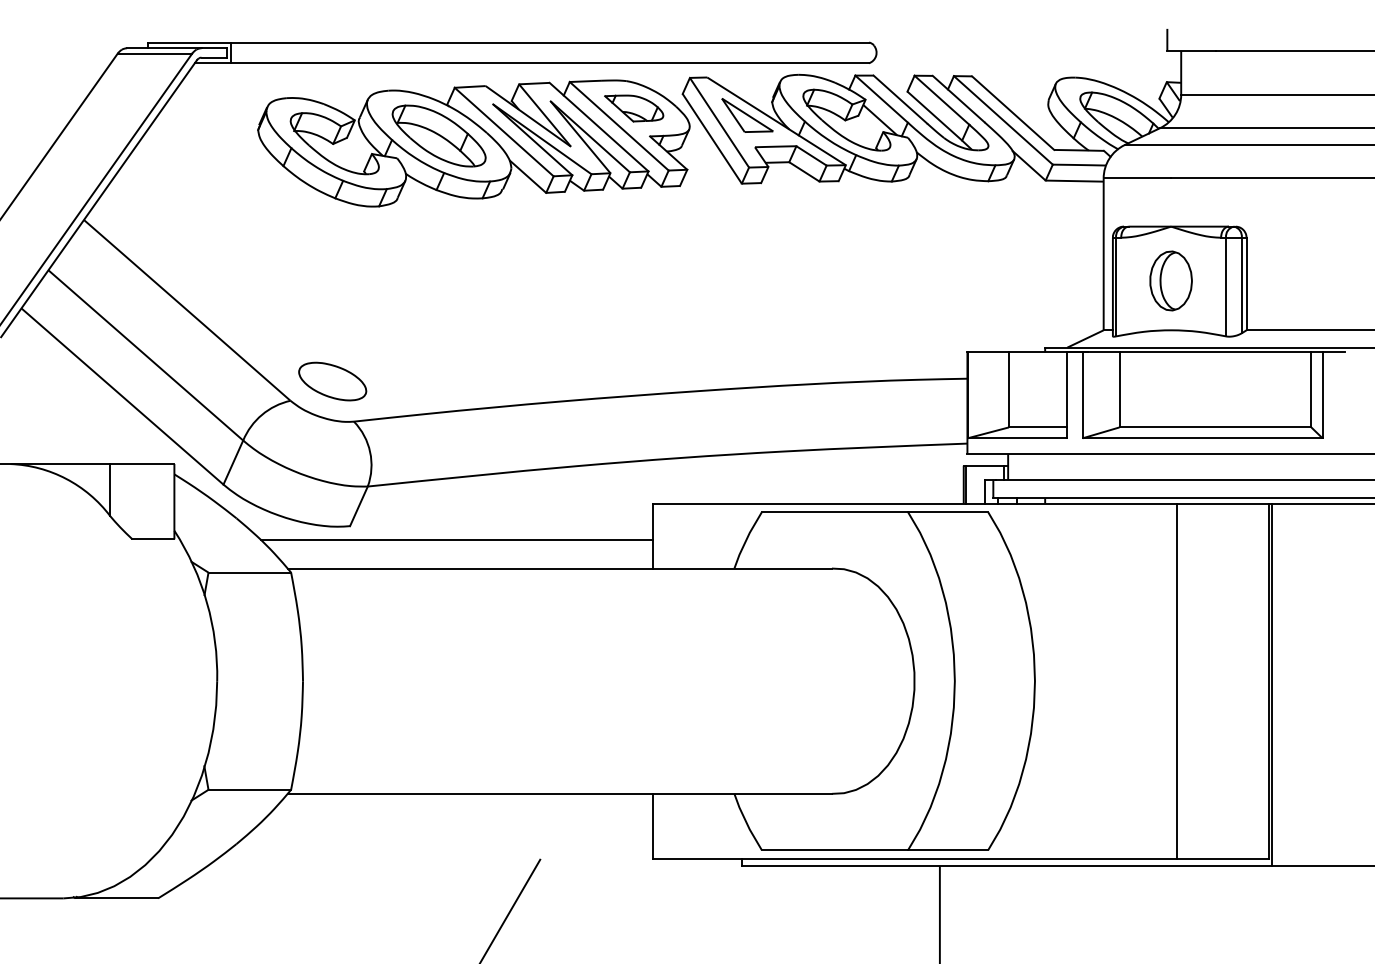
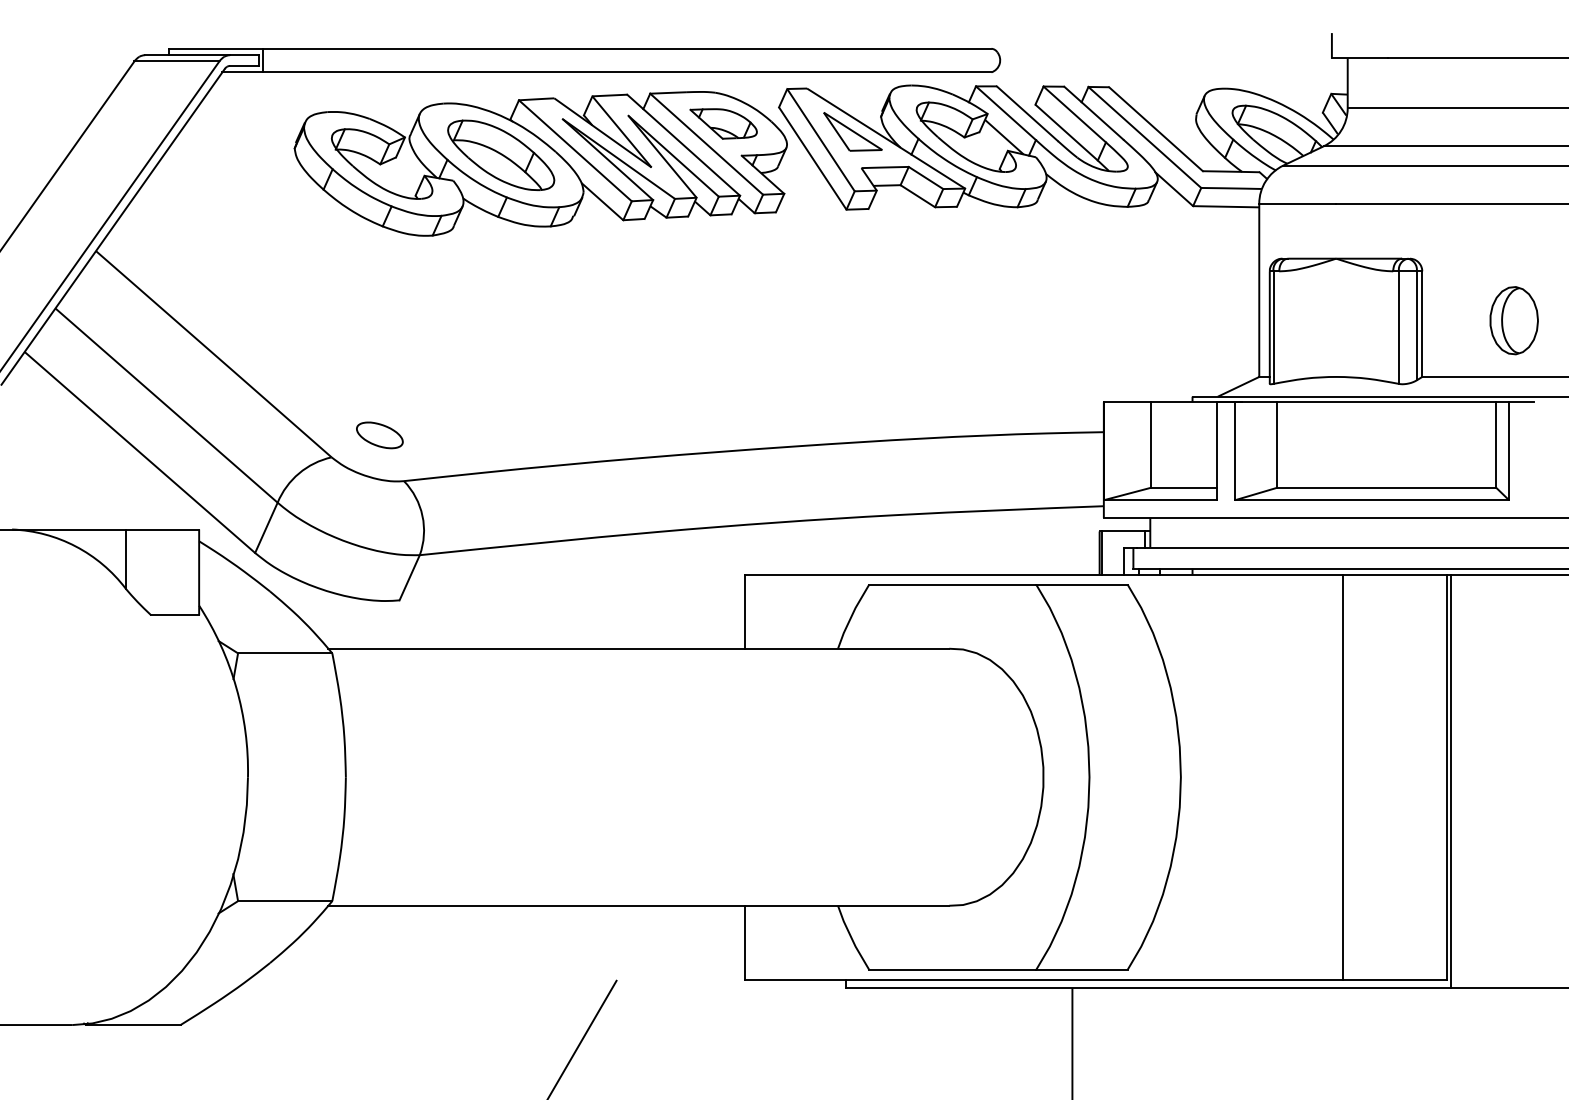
part: (1170, 280) -> (1513, 320), moved
part: (332, 381) -> (379, 435), size x0.6
line: (456, 539) -> (520, 615), removed

